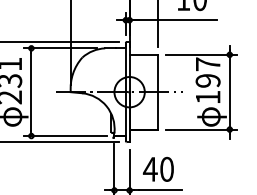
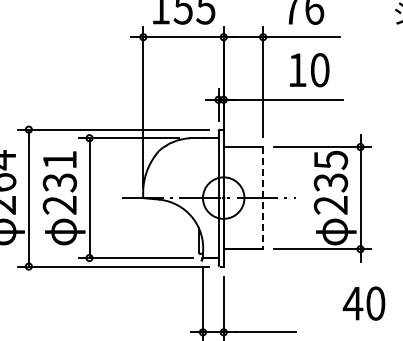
text: (207, 80) -> (330, 182), 197 -> 235
line: (158, 92) -> (263, 198), solid -> dashed
text: (158, 169) -> (363, 303), moved

